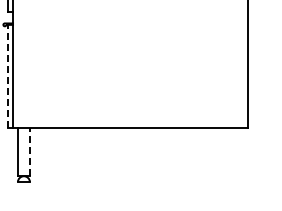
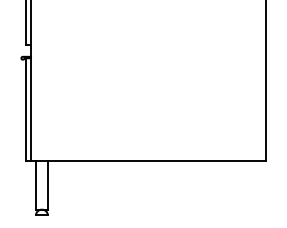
line: (8, 76) -> (26, 109), dashed -> solid
line: (29, 151) -> (47, 184), dashed -> solid

